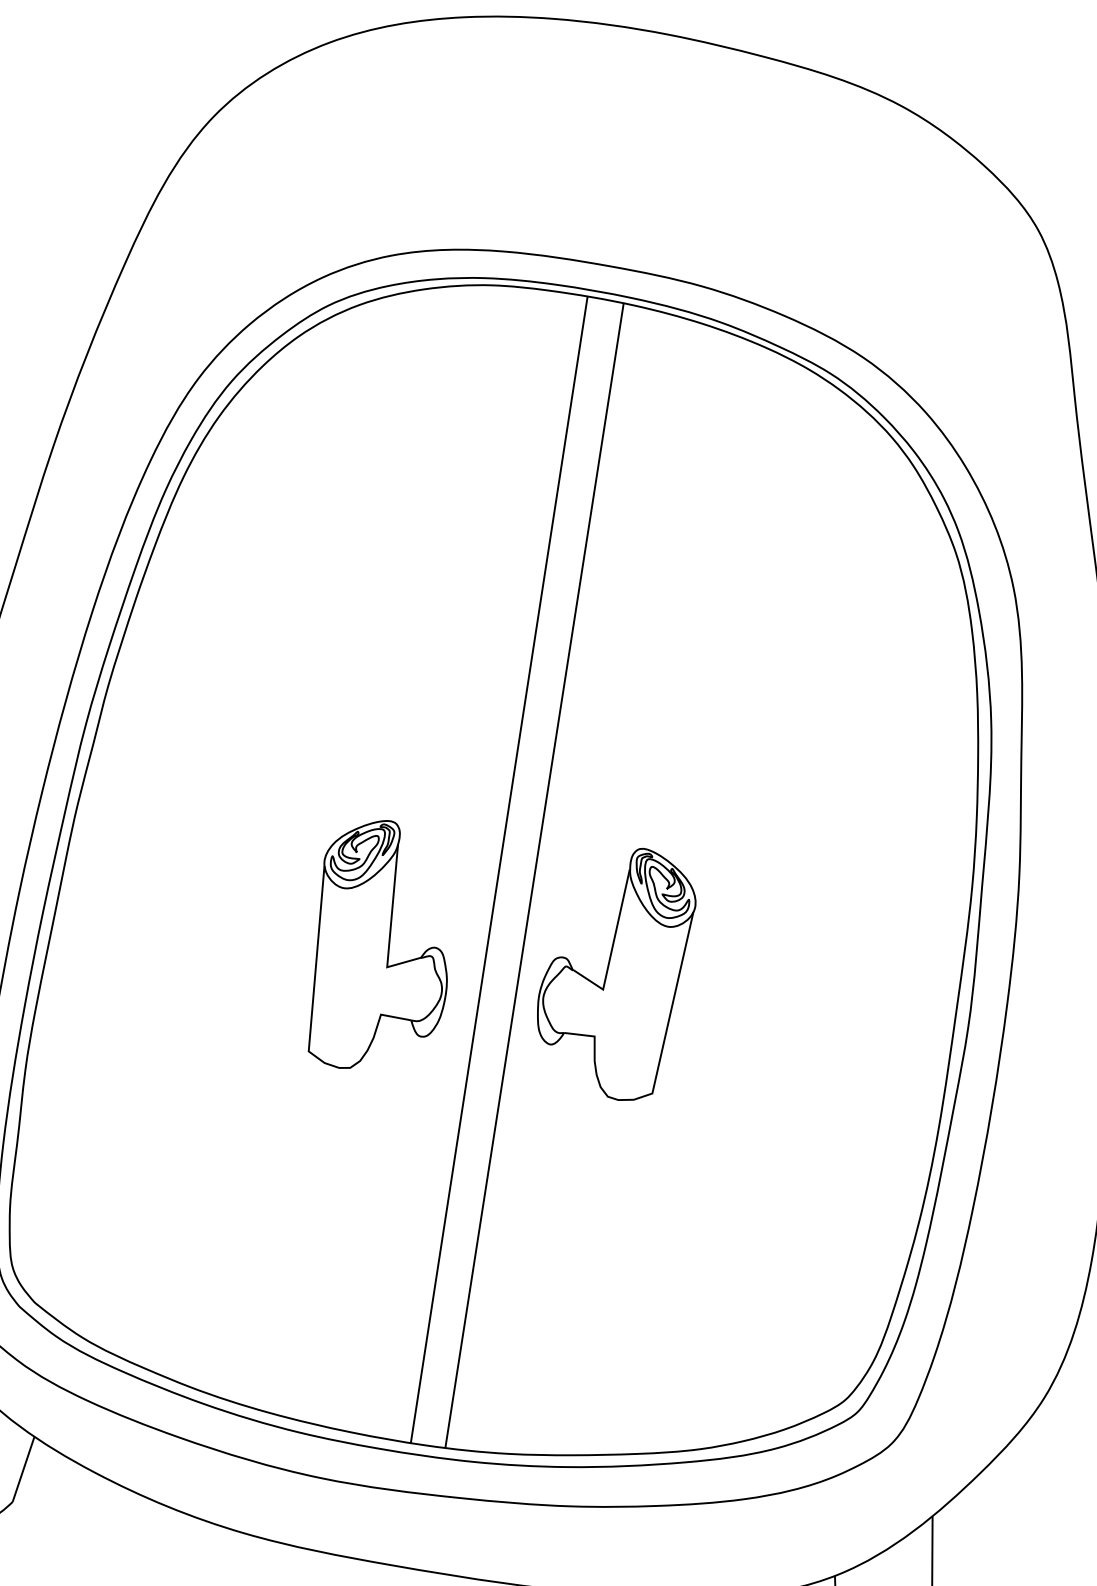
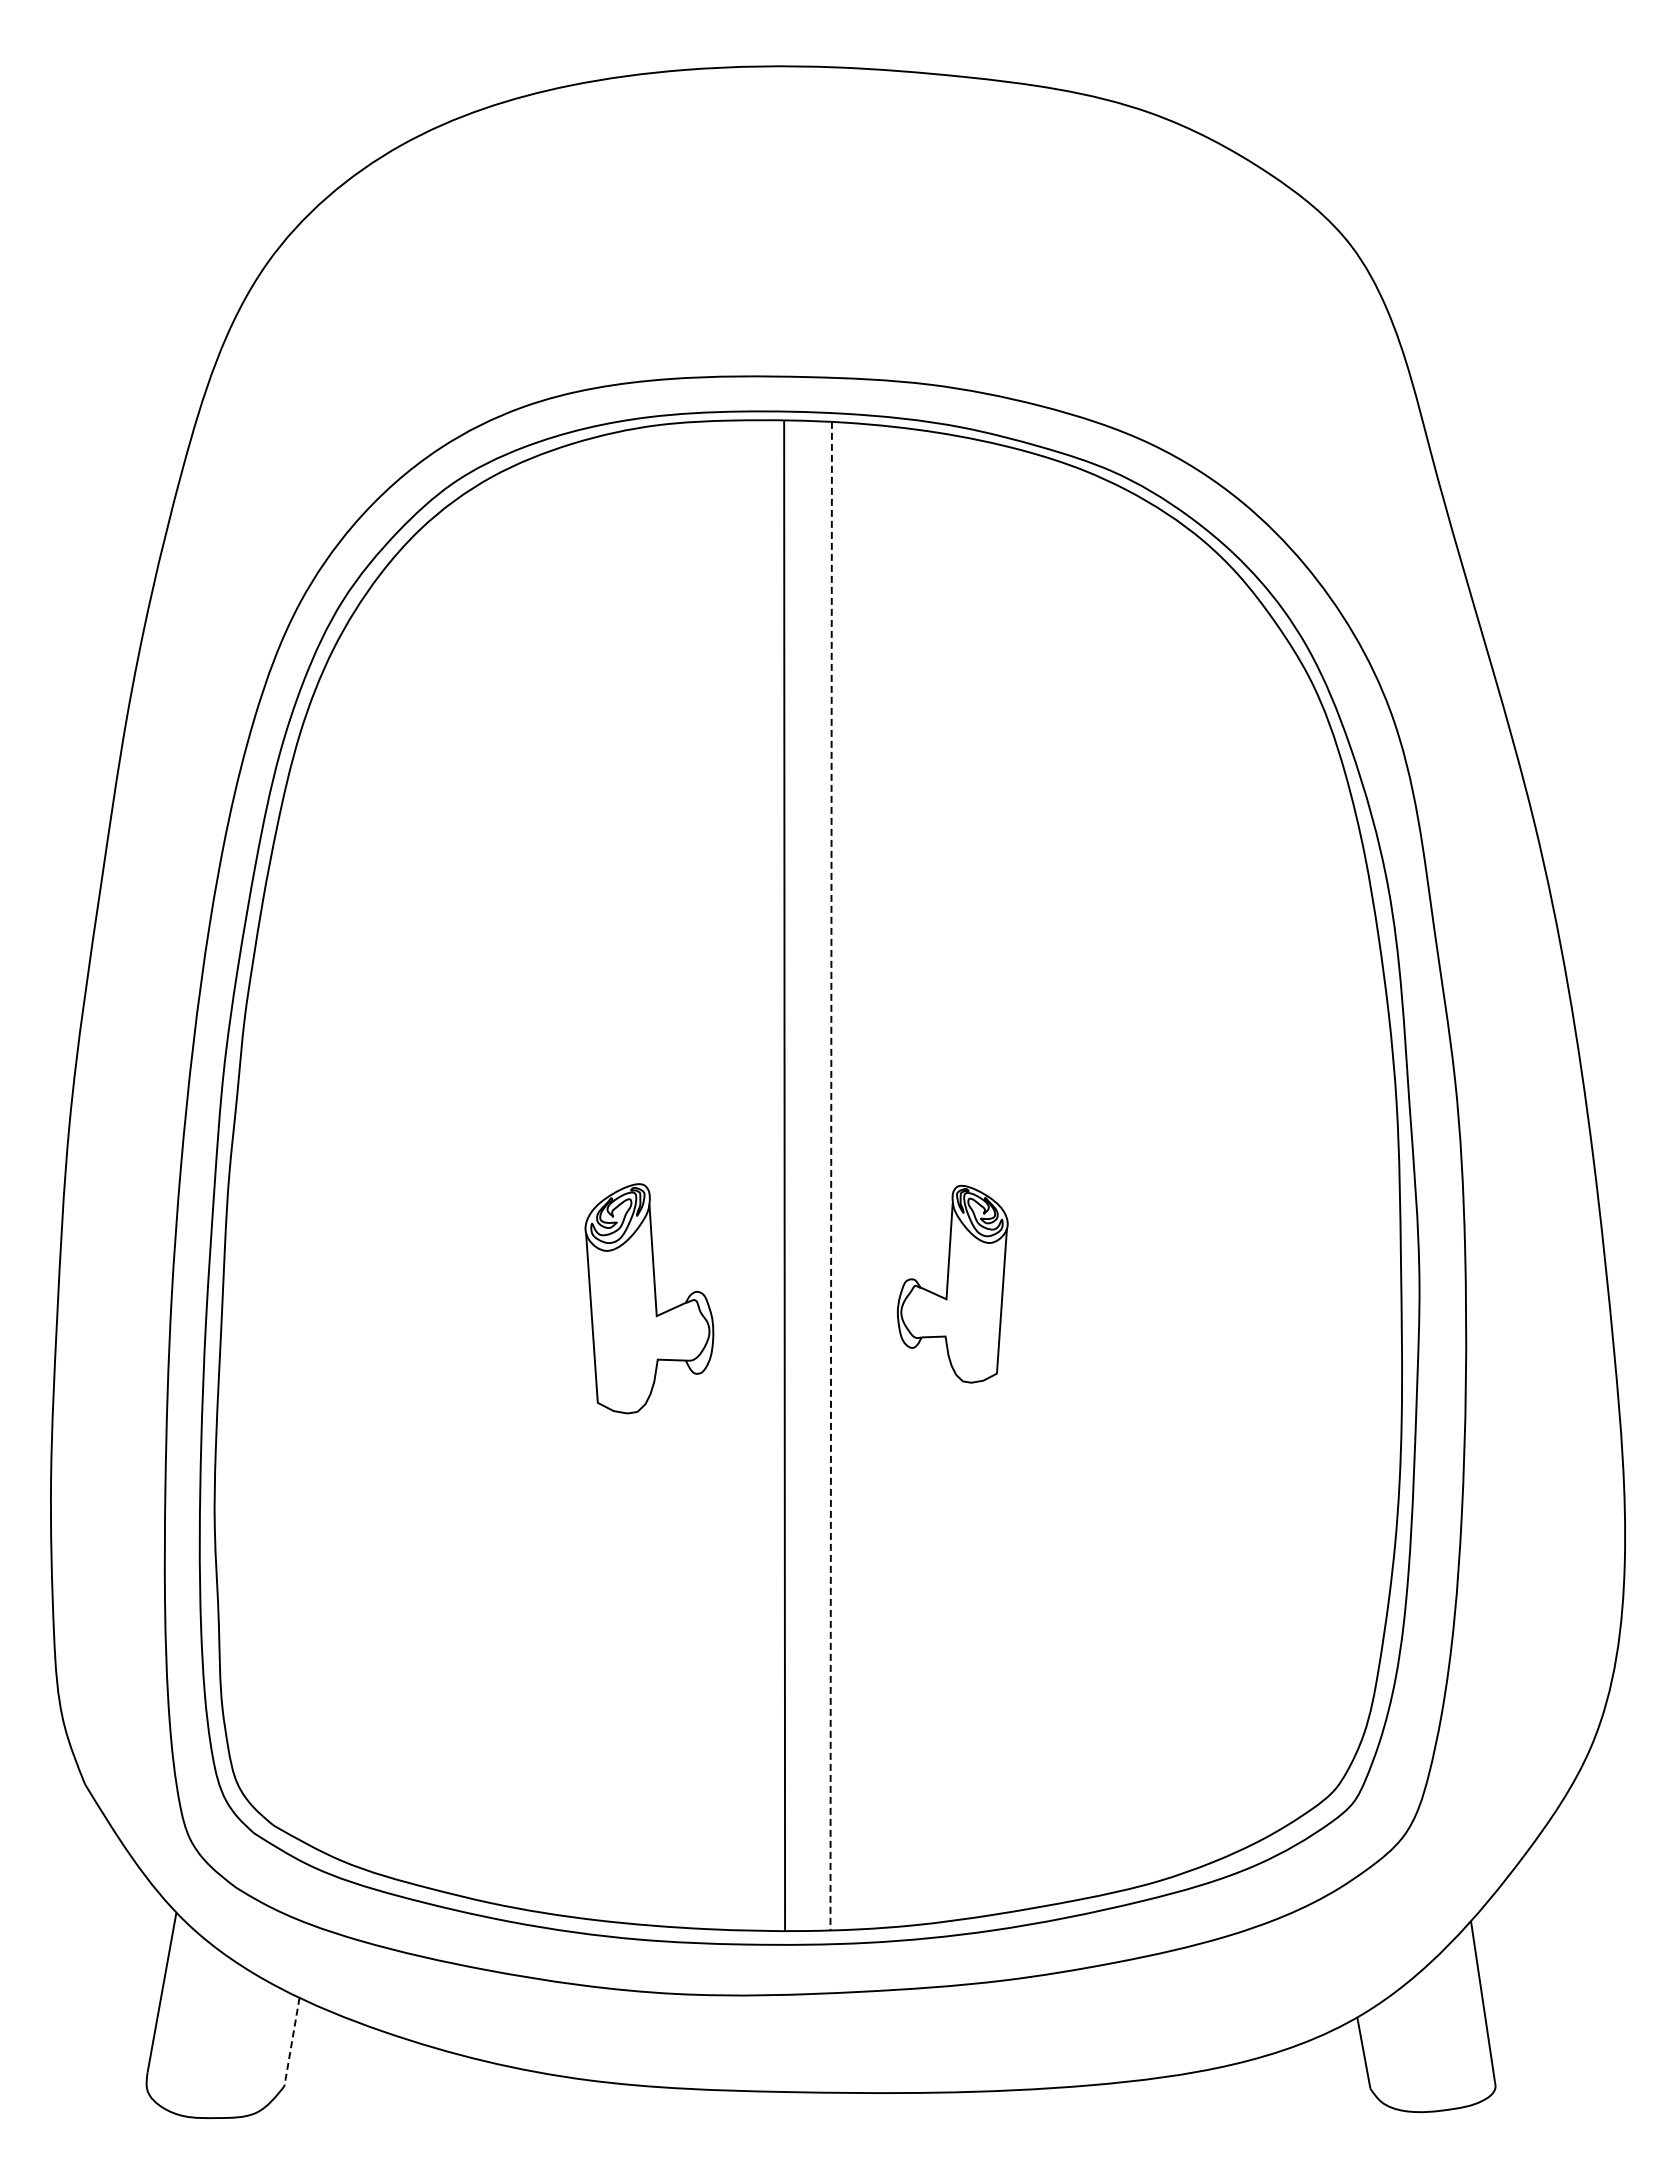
line: (534, 875) -> (831, 1176), solid -> dashed
part: (382, 947) -> (649, 1298), size x0.7
part: (613, 972) -> (952, 1284), size x0.6
line: (23, 1469) -> (292, 2042), solid -> dashed

